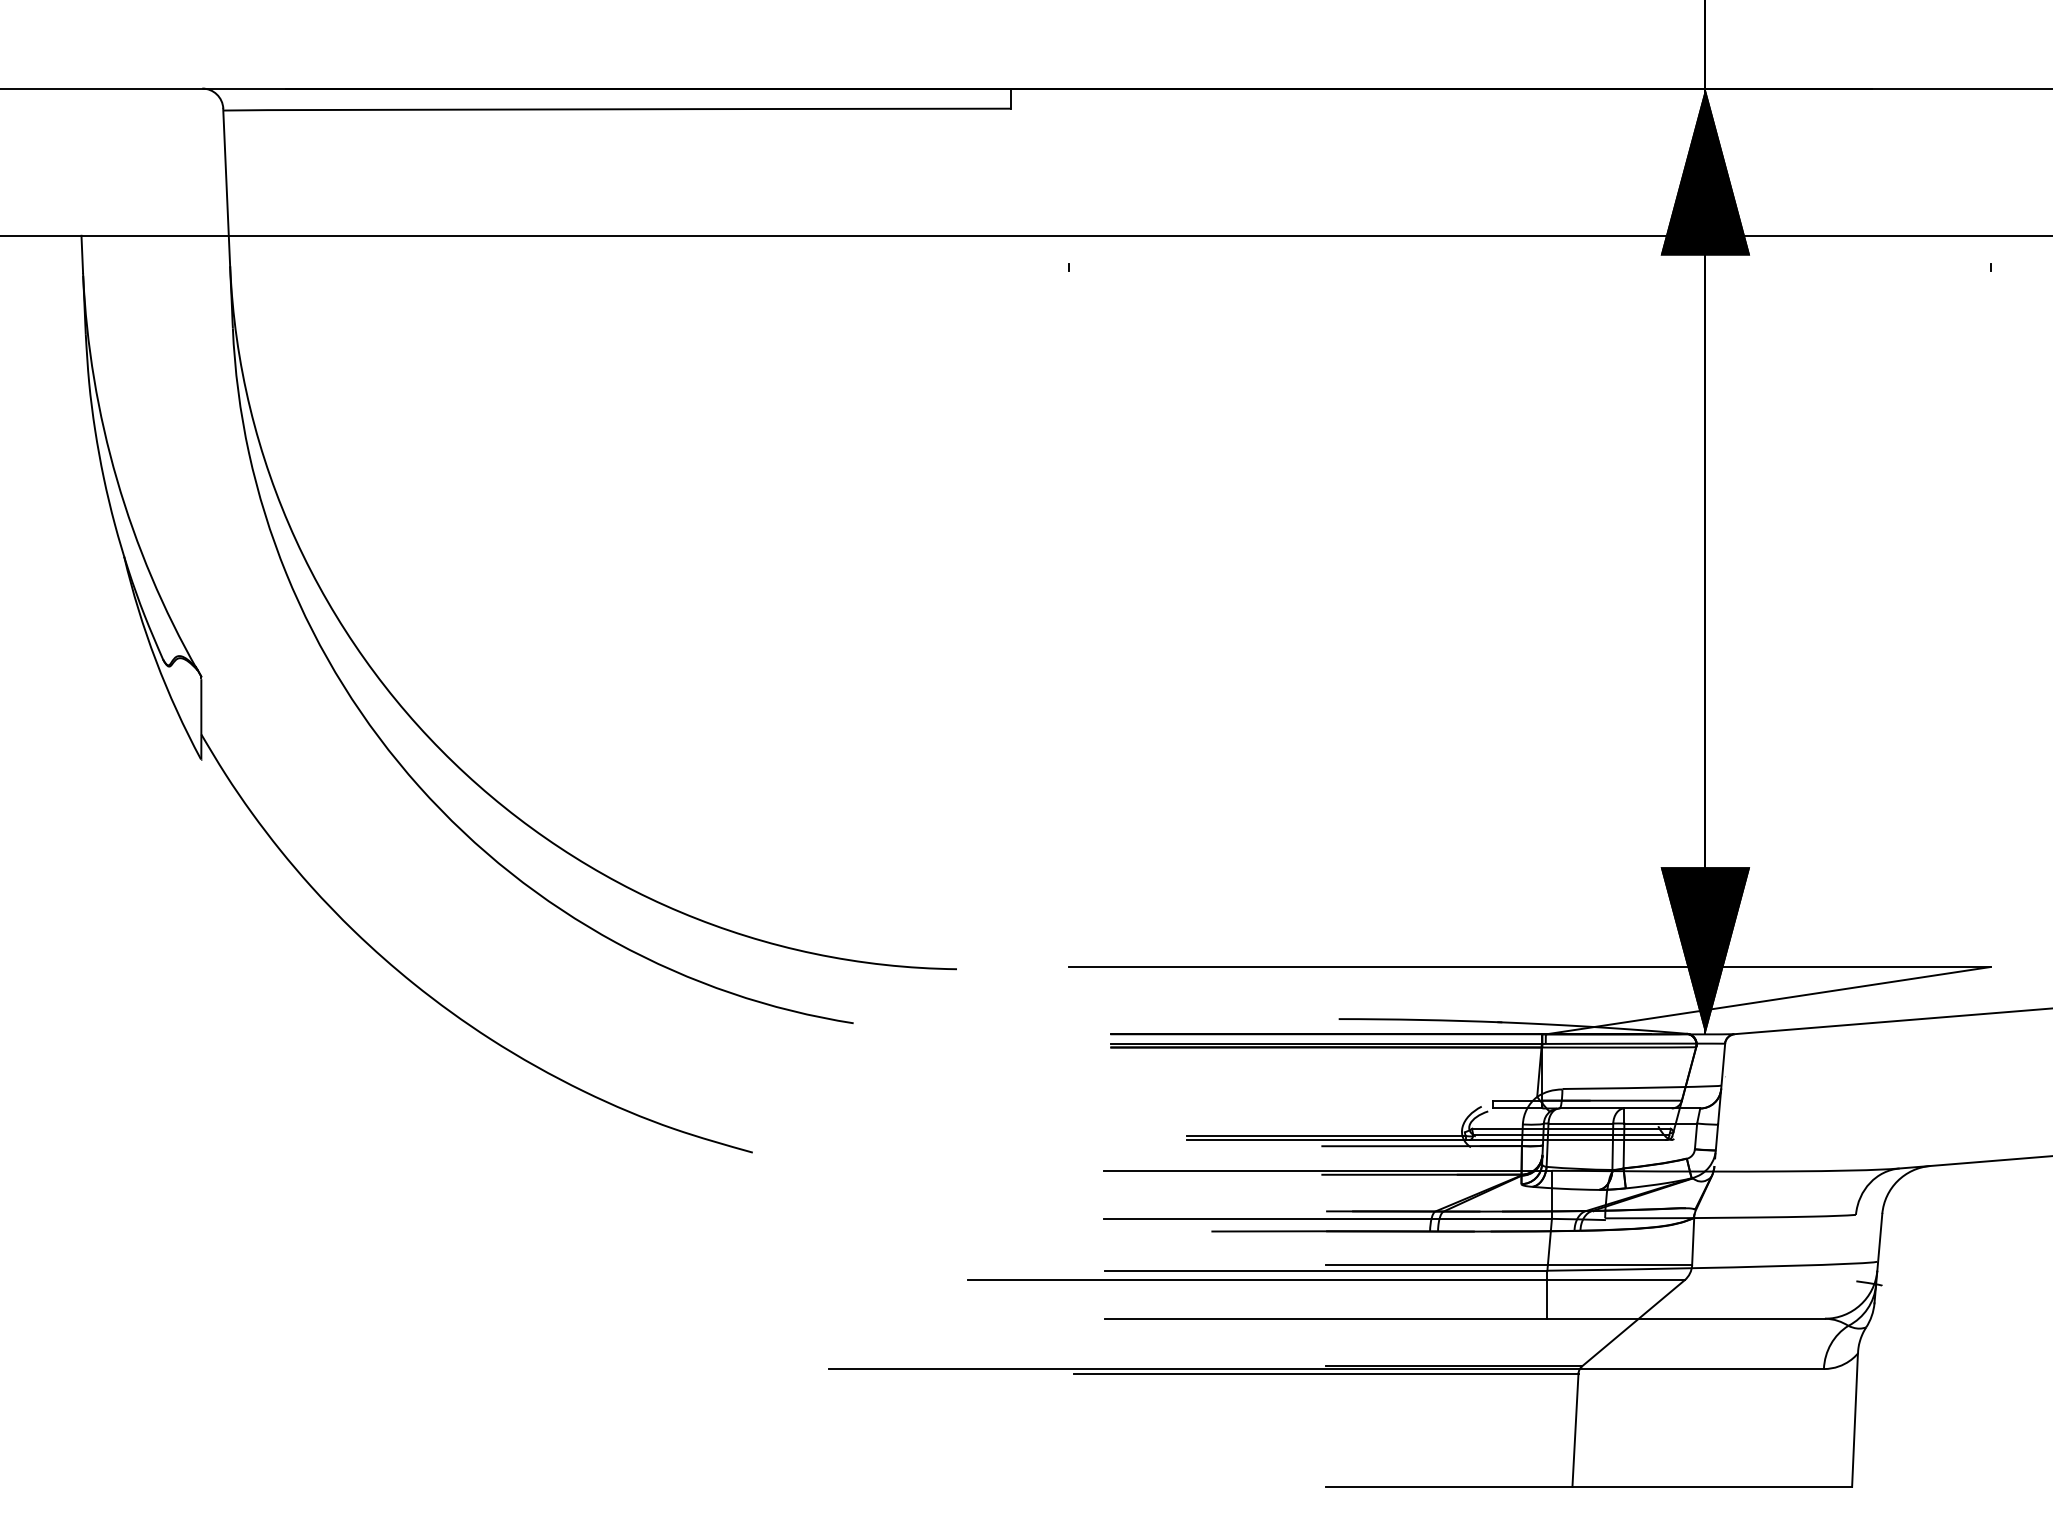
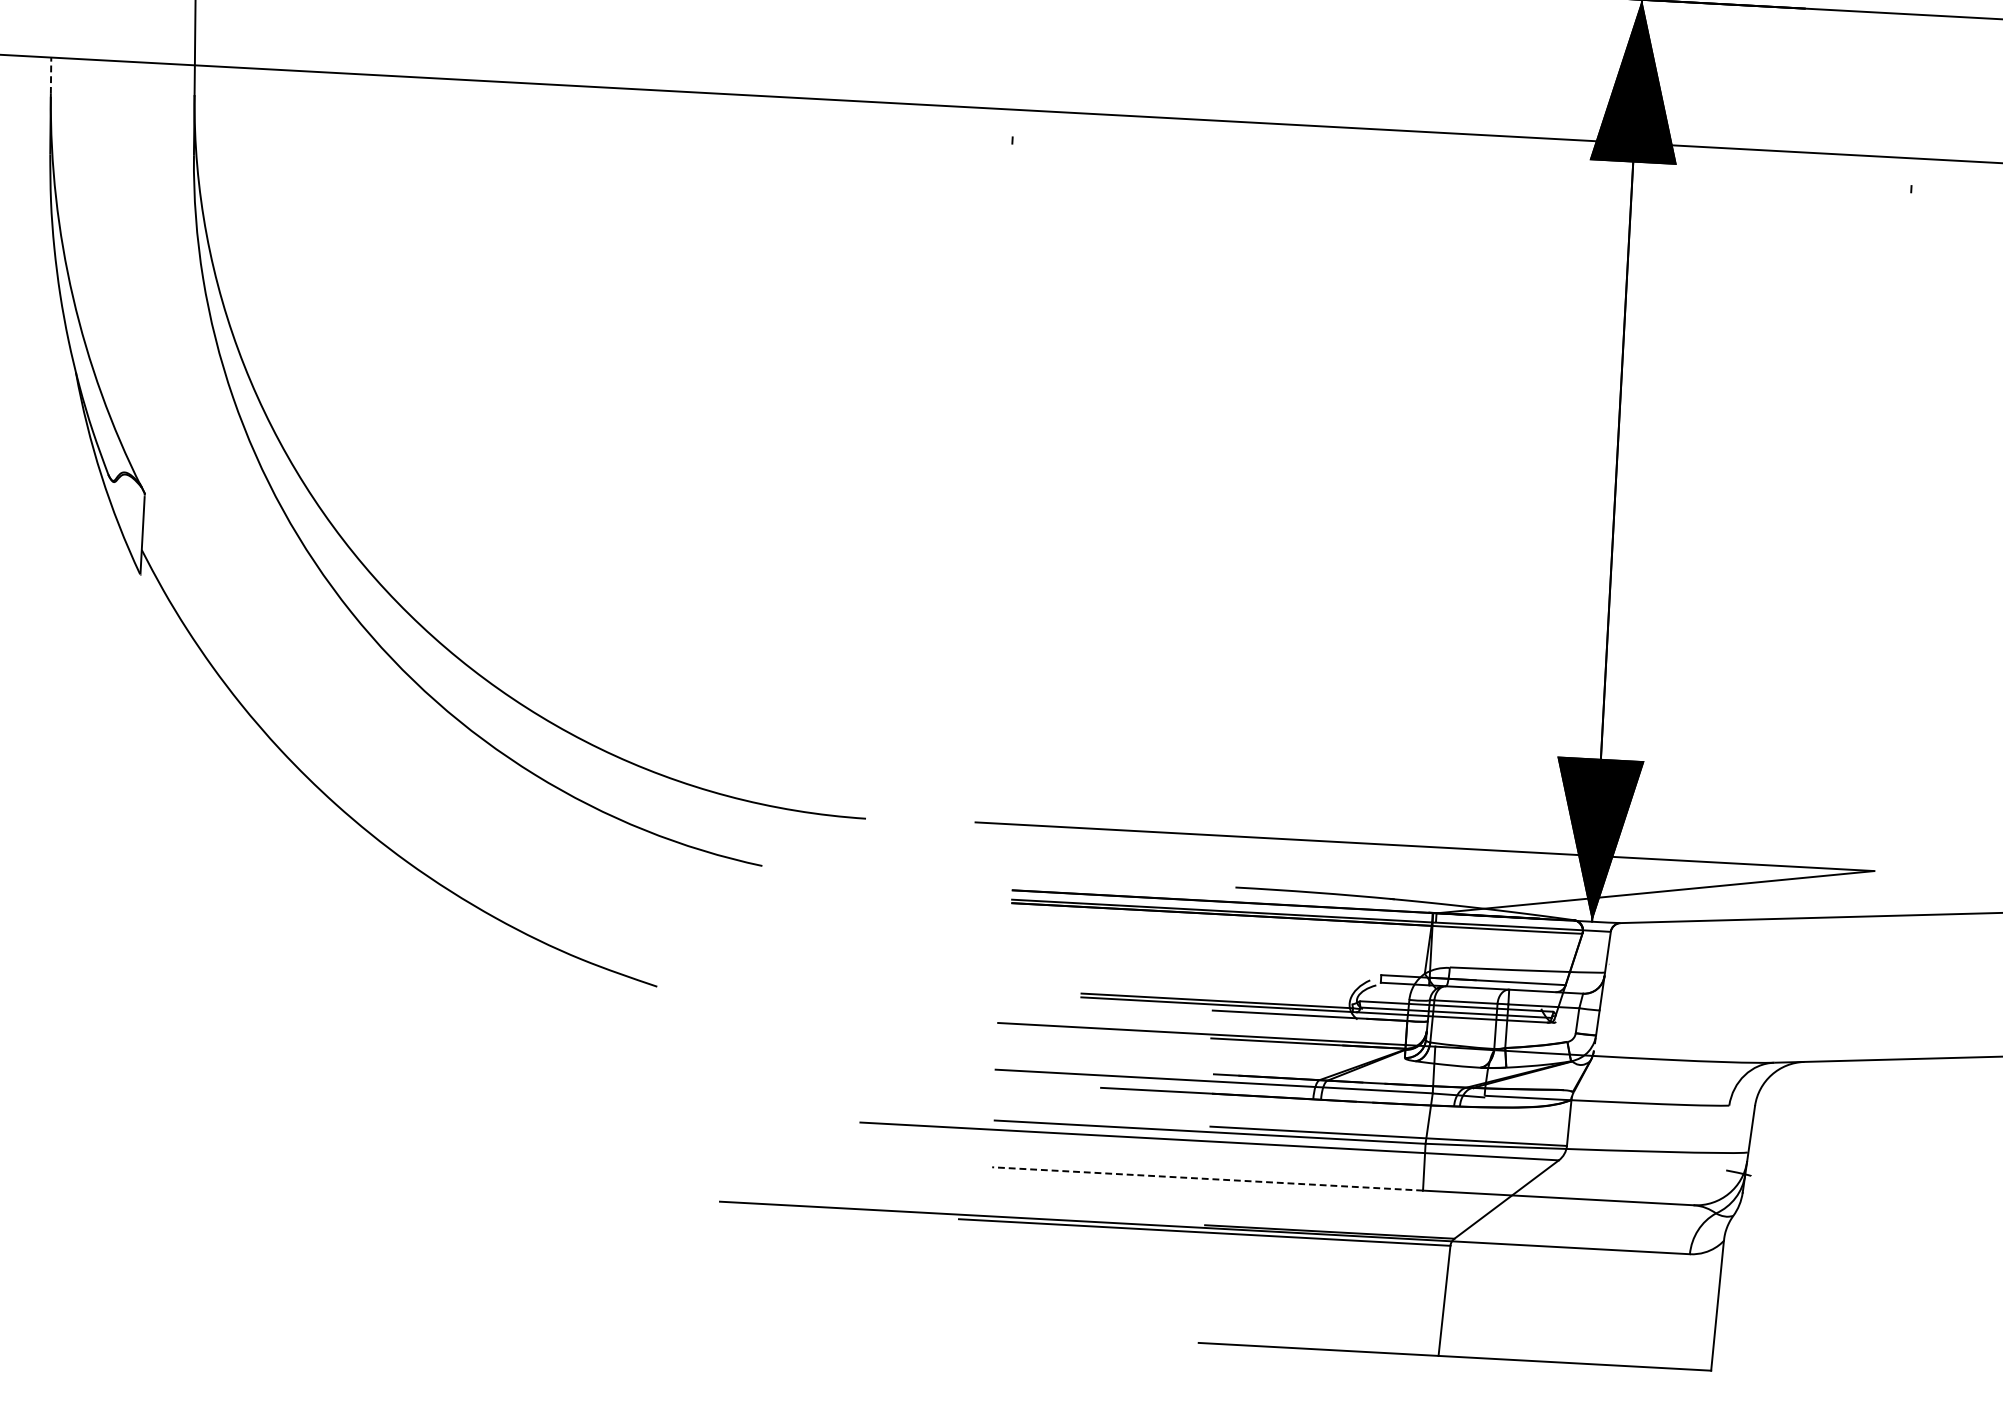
line: (82, 254) -> (51, 75), solid -> dashed
line: (1325, 1318) -> (1206, 1178), solid -> dashed

